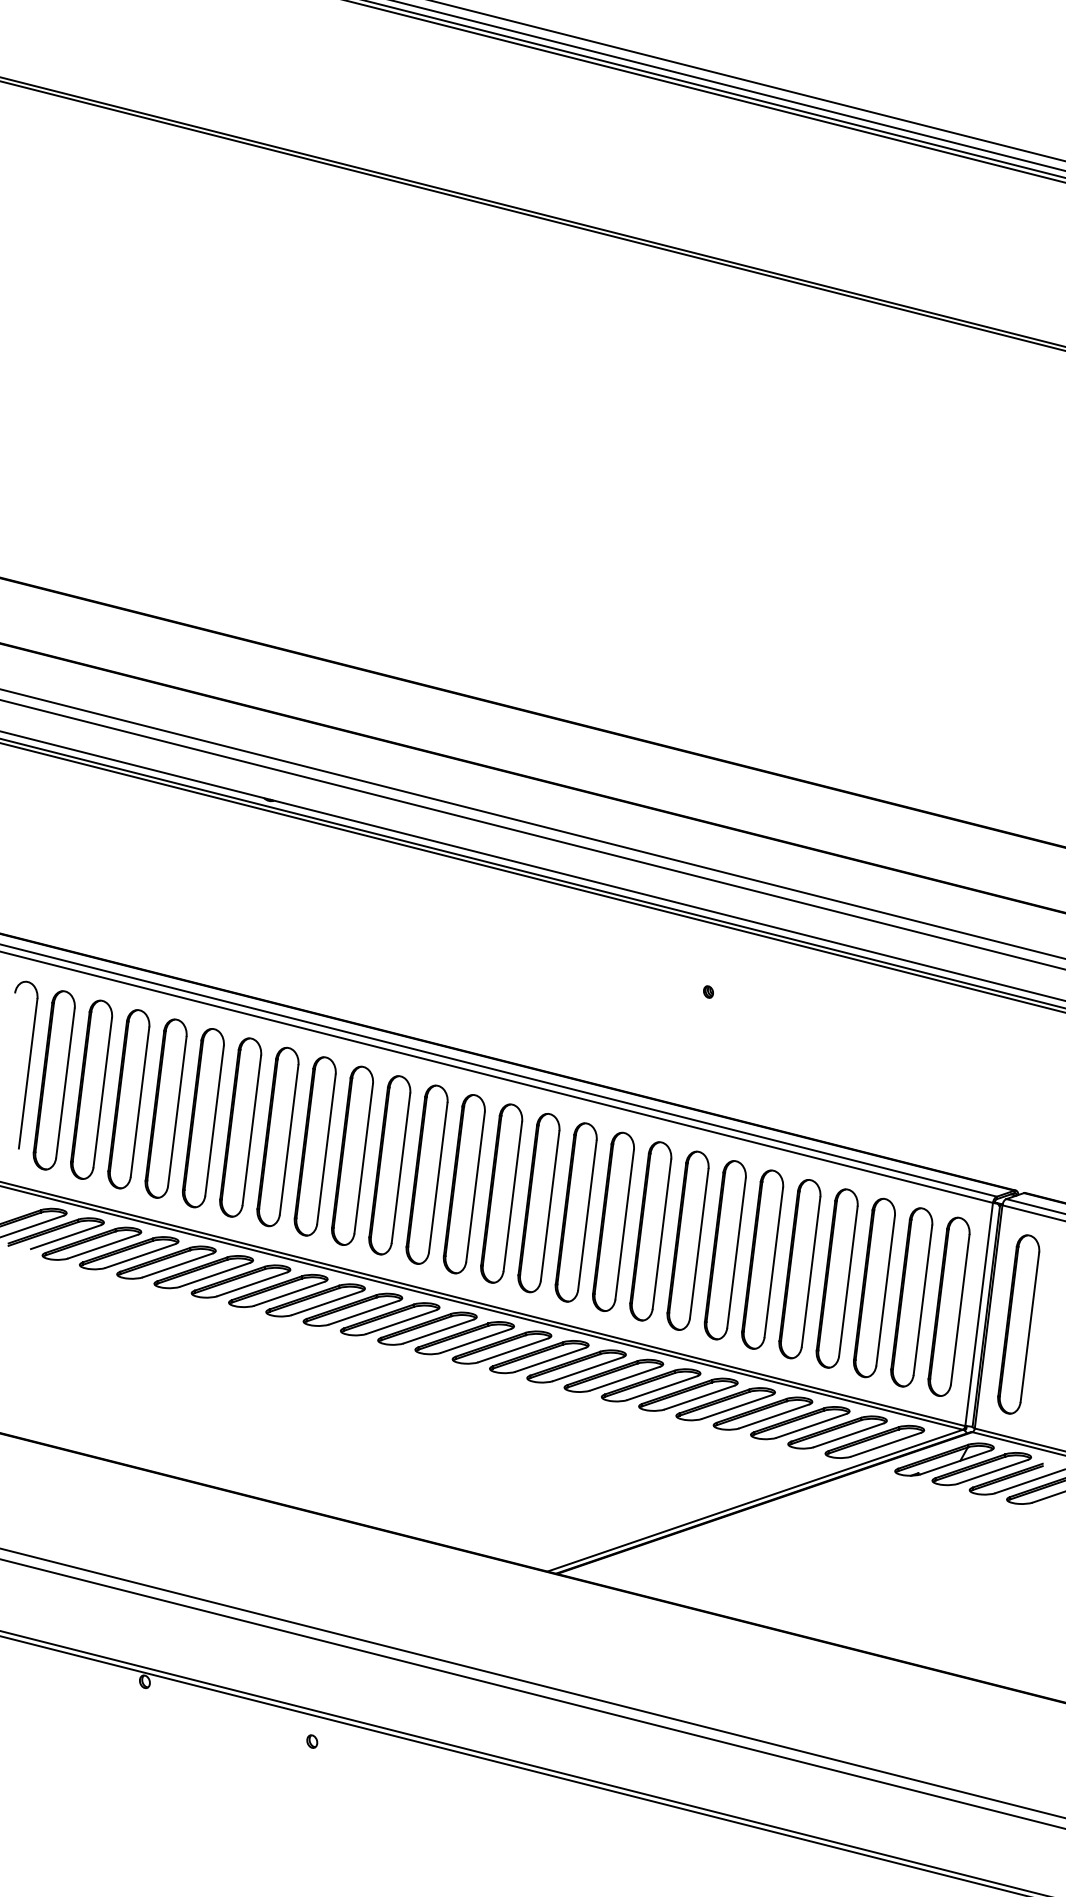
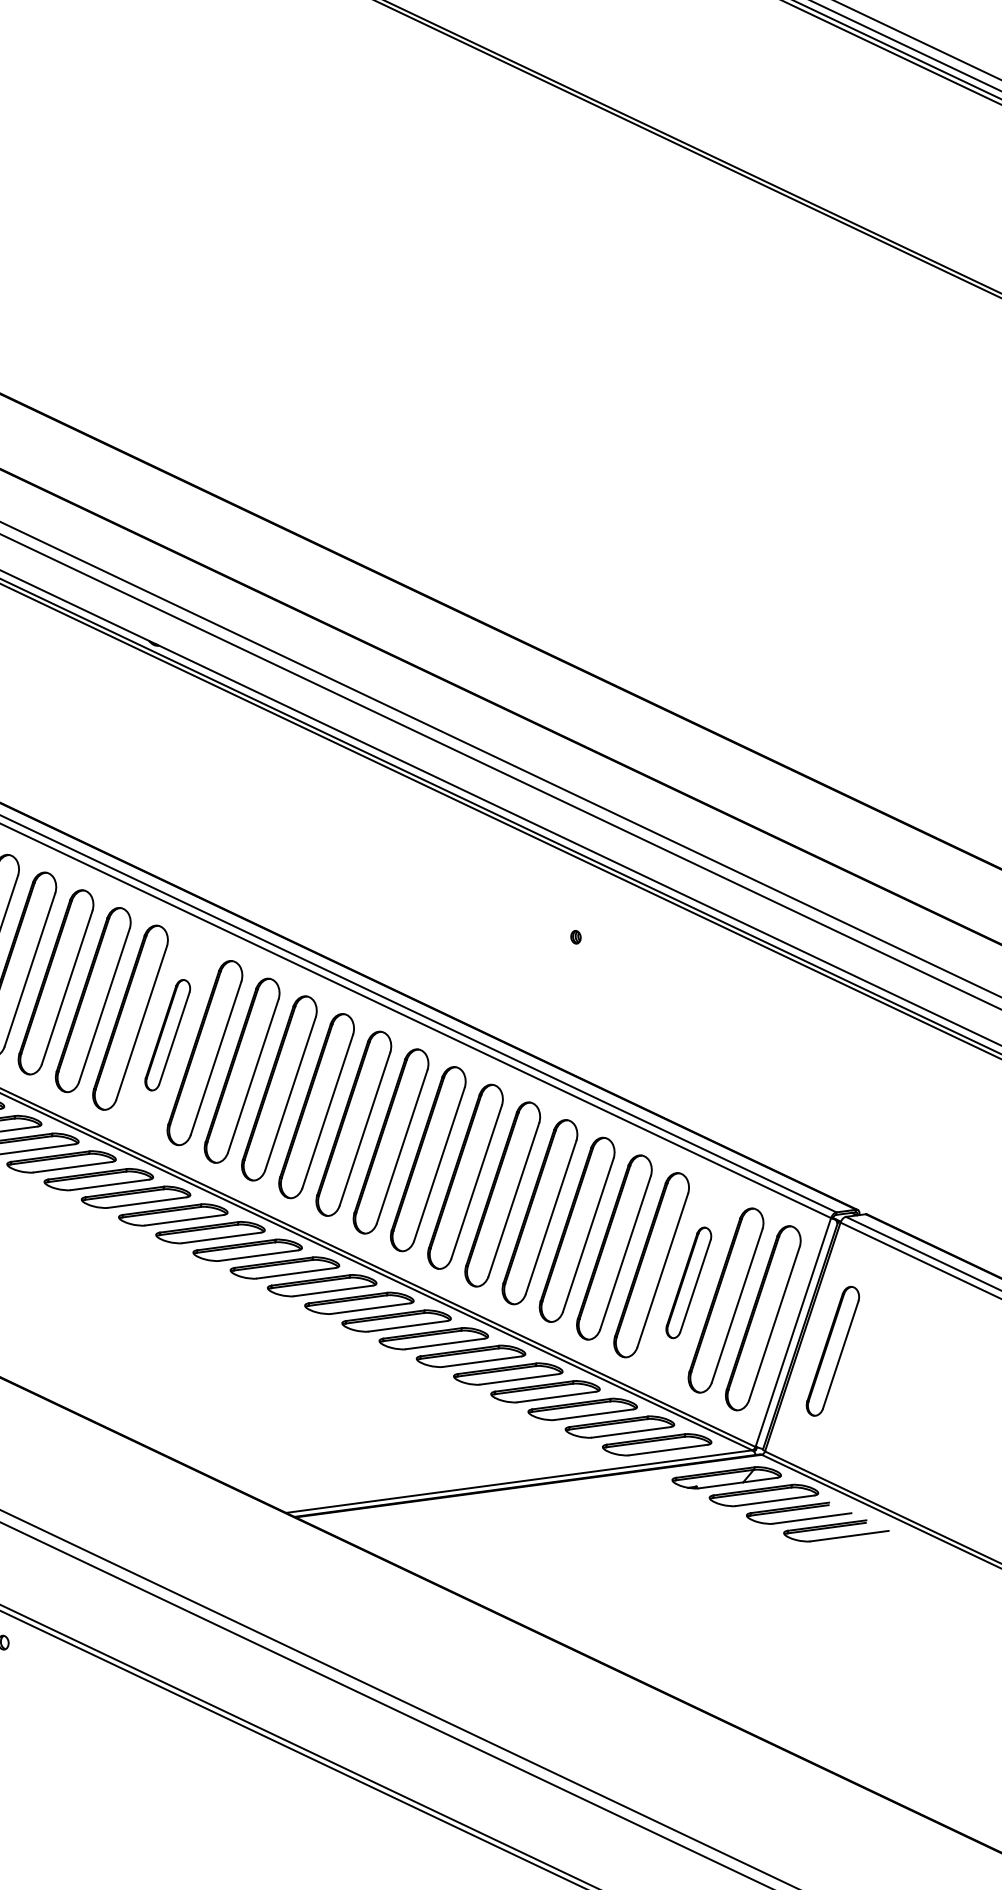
part: (352, 1155) -> (167, 1034), size x0.6
part: (874, 1287) -> (688, 1282), size x0.6
part: (1018, 1324) -> (832, 1351), size x0.7

